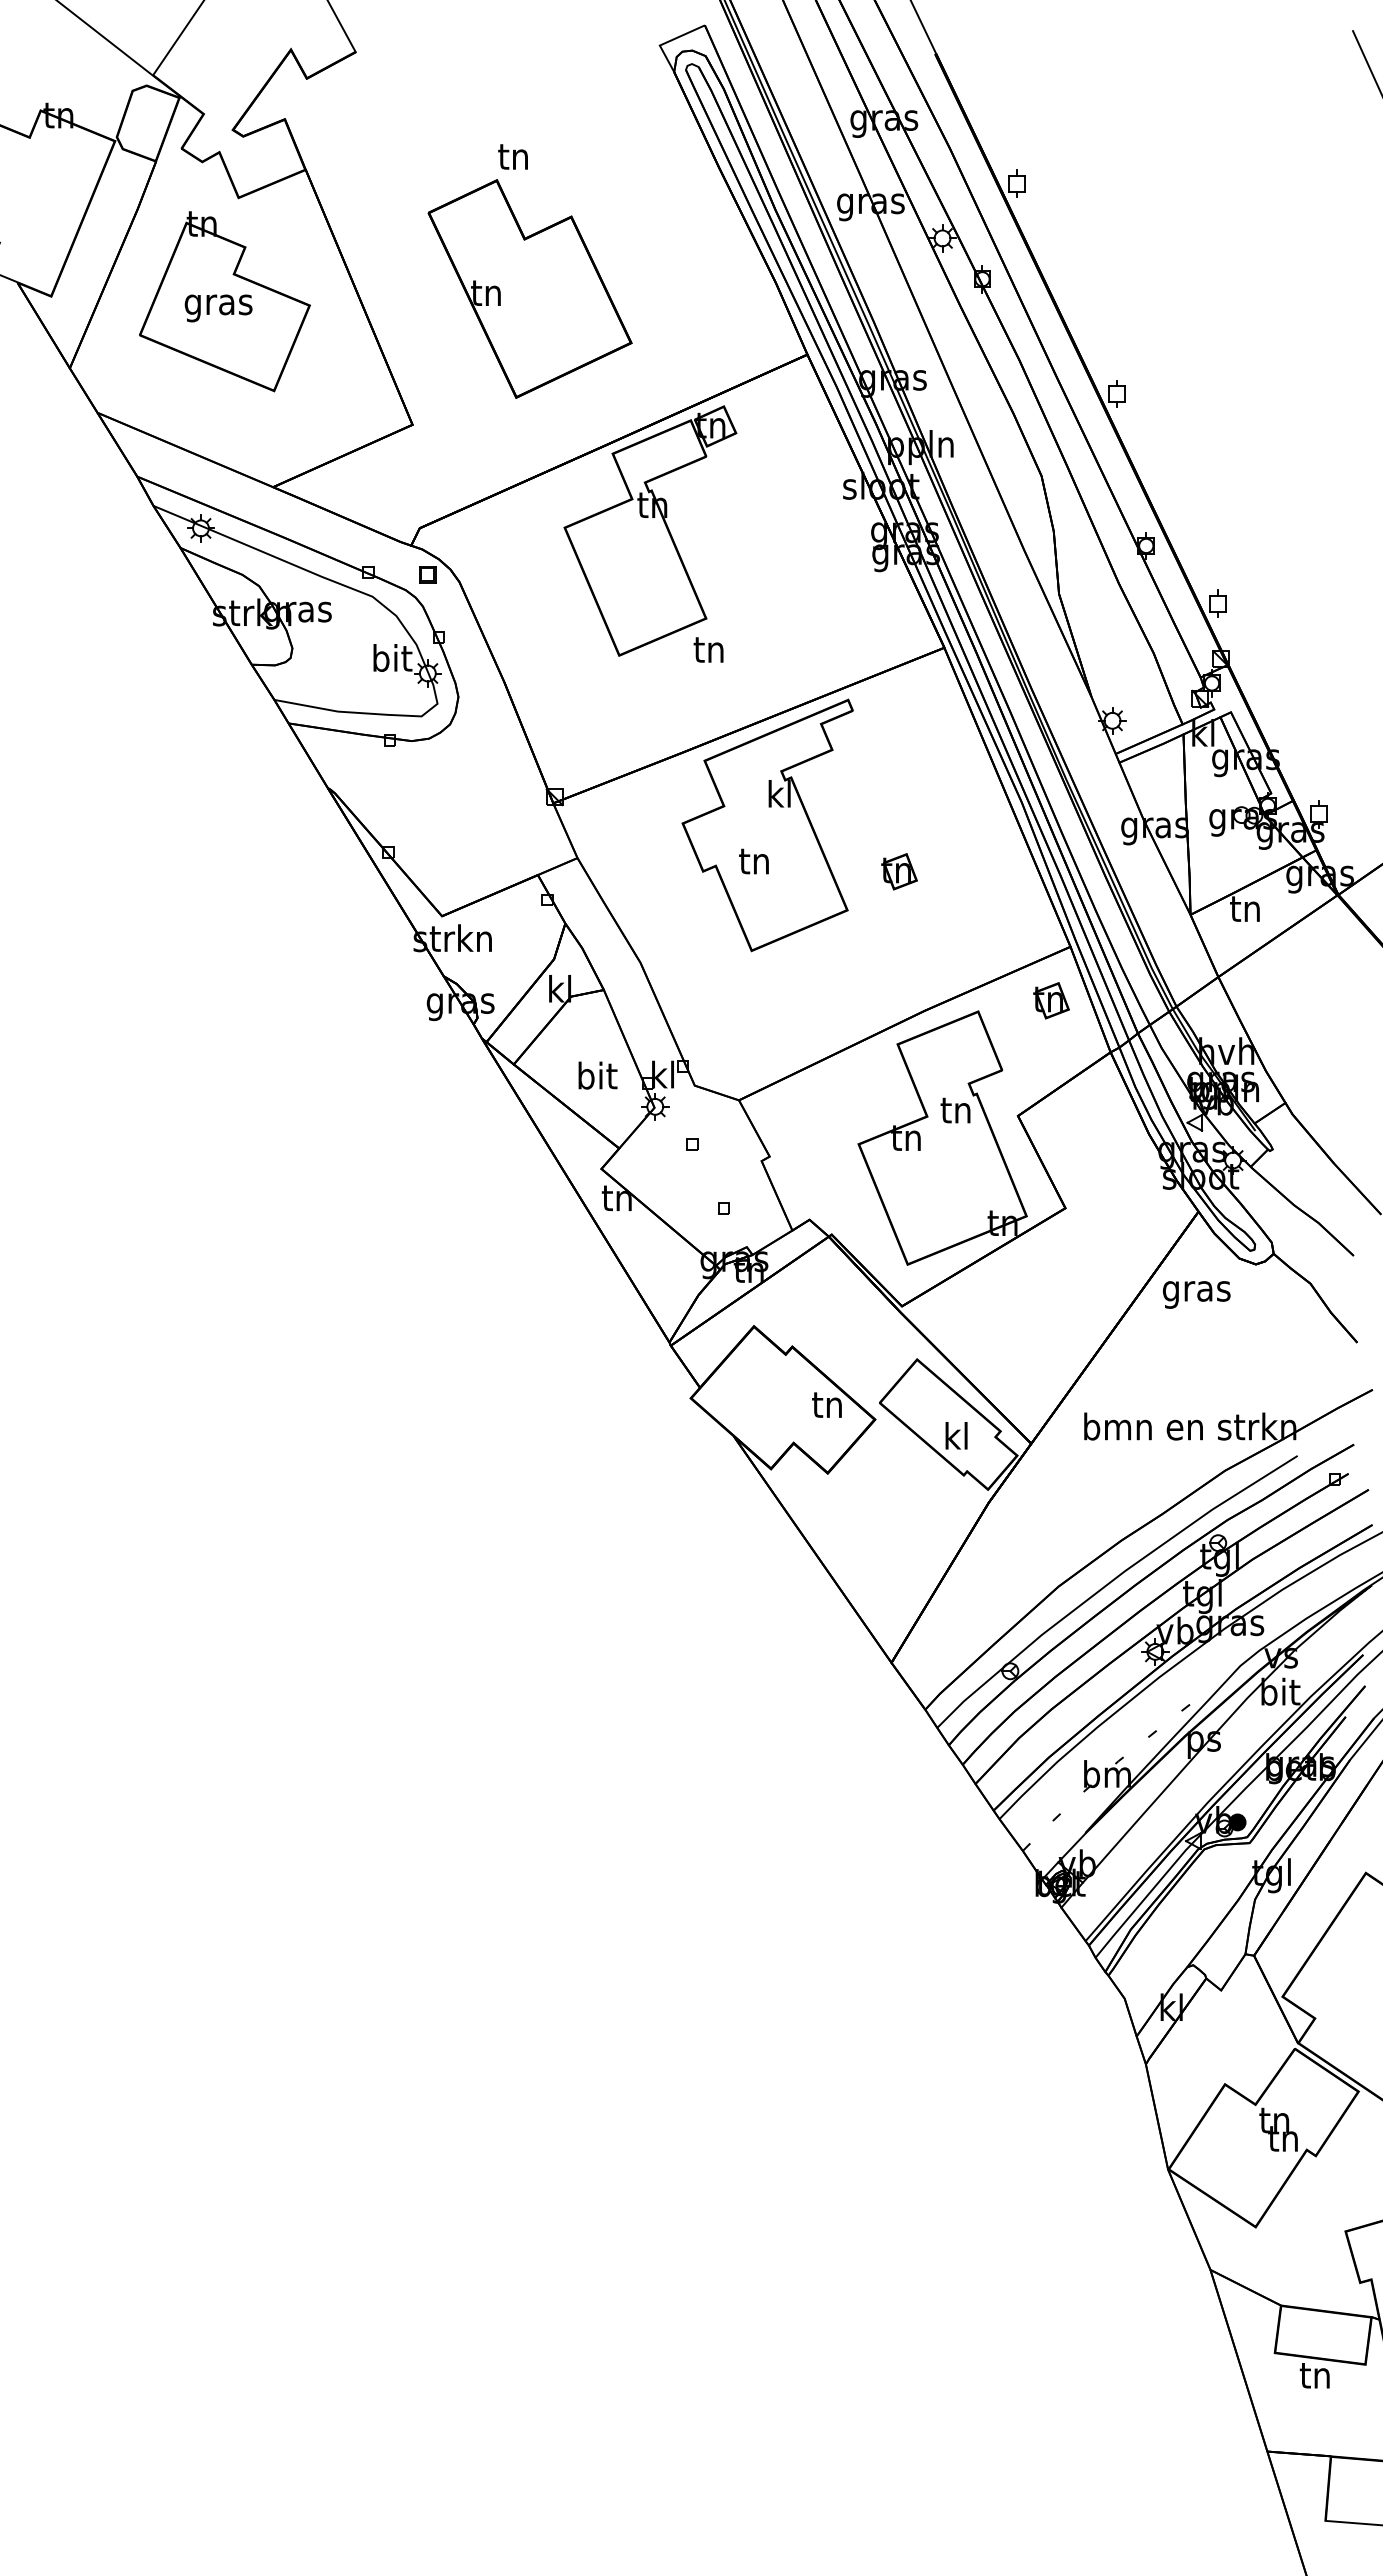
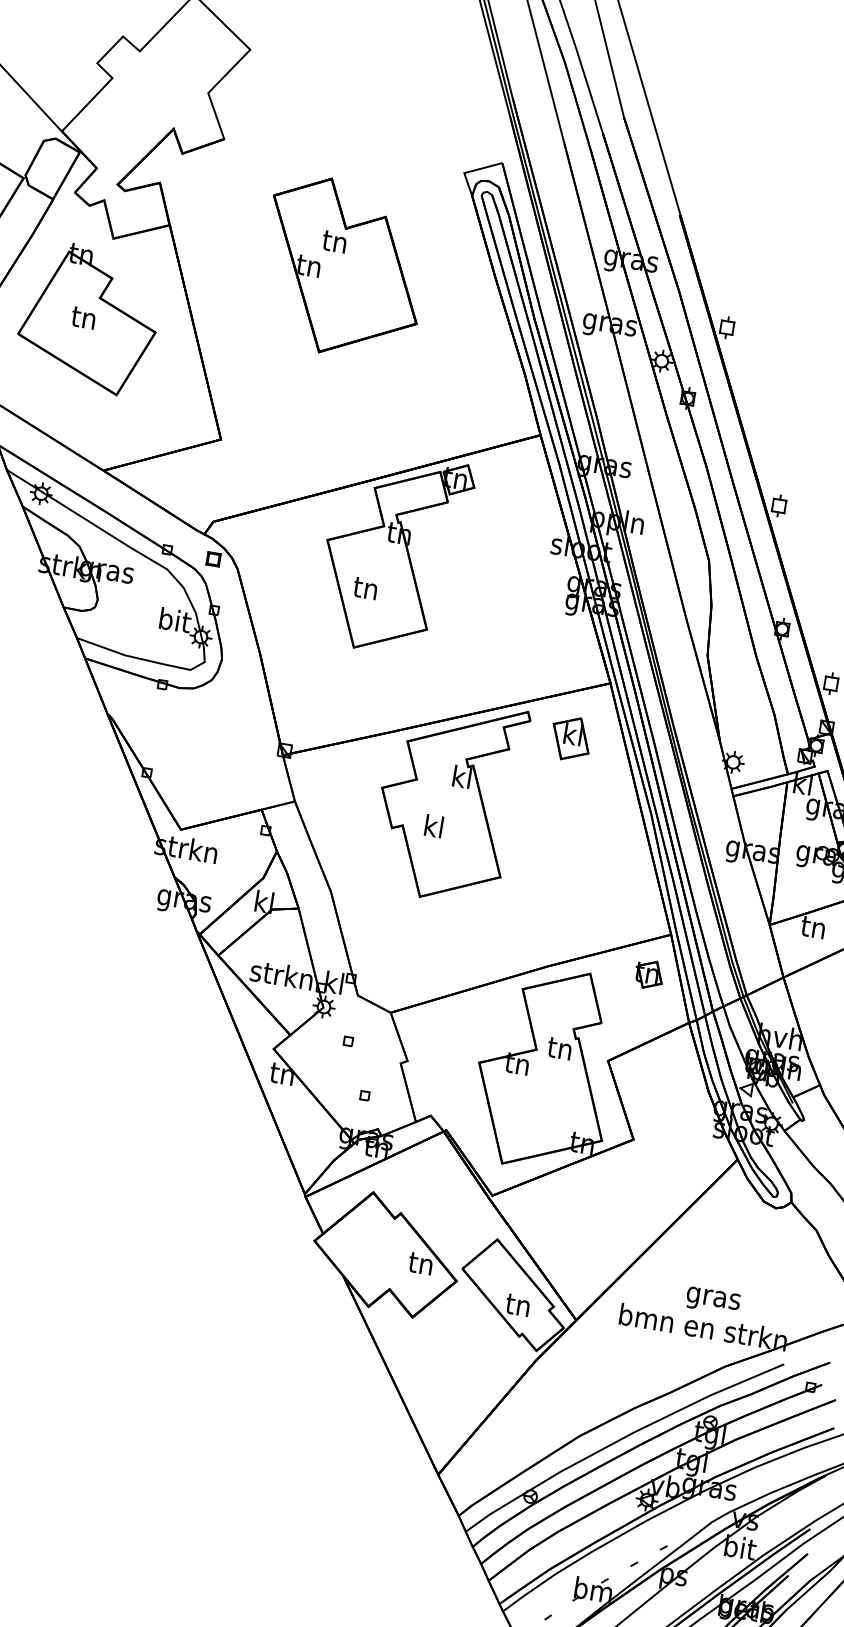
part: (529, 288) -> (343, 267), moved
text: (218, 305) -> (83, 320), gras -> tn
text: (708, 649) -> (365, 588), moved
part: (906, 724) -> (570, 738), added
text: (753, 860) -> (433, 826), tn -> kl
part: (899, 871) -> (546, 853), removed
text: (596, 1075) -> (281, 974), bit -> strkn
text: (1196, 1294) -> (712, 1300), moved
text: (955, 1435) -> (517, 1304), kl -> tn

